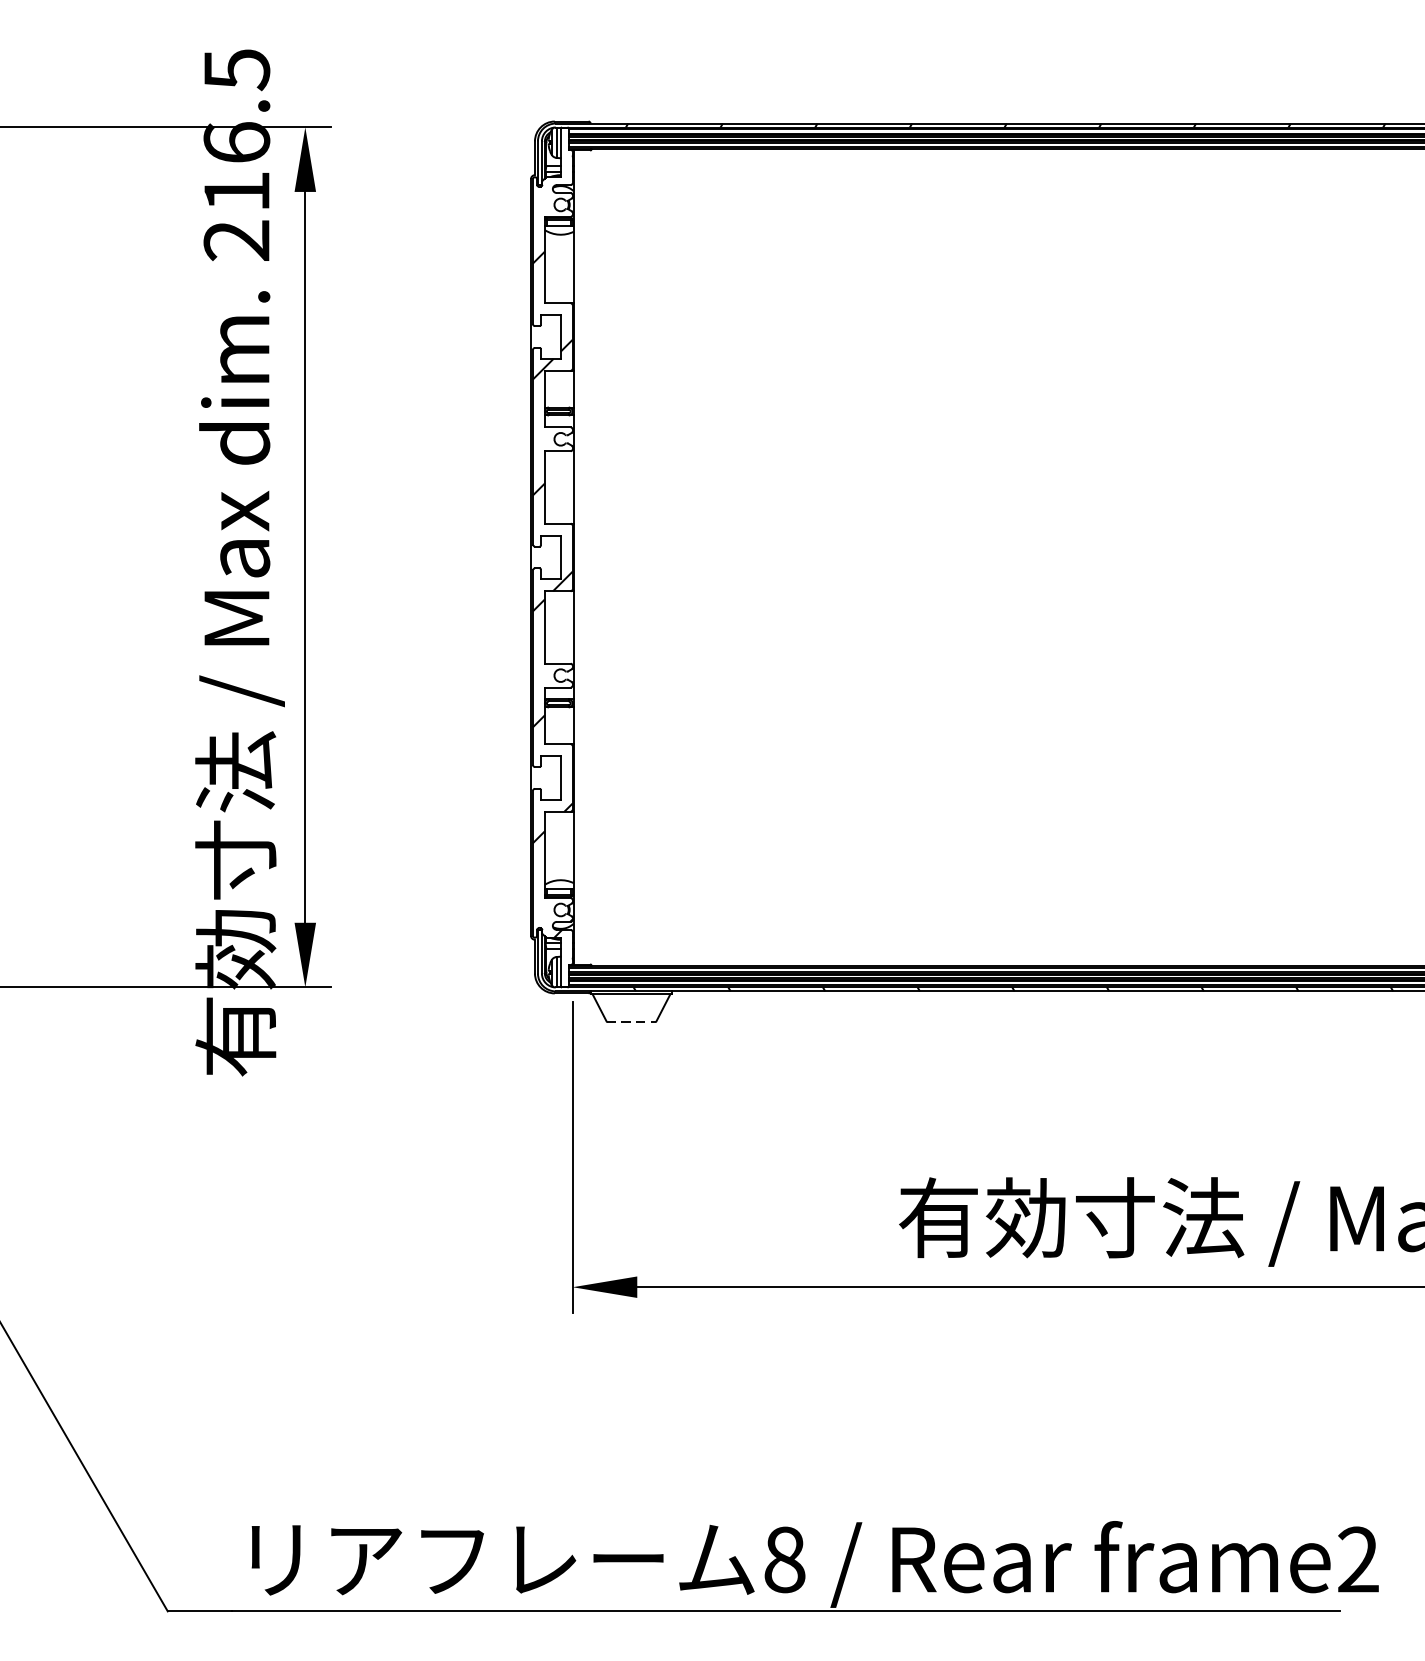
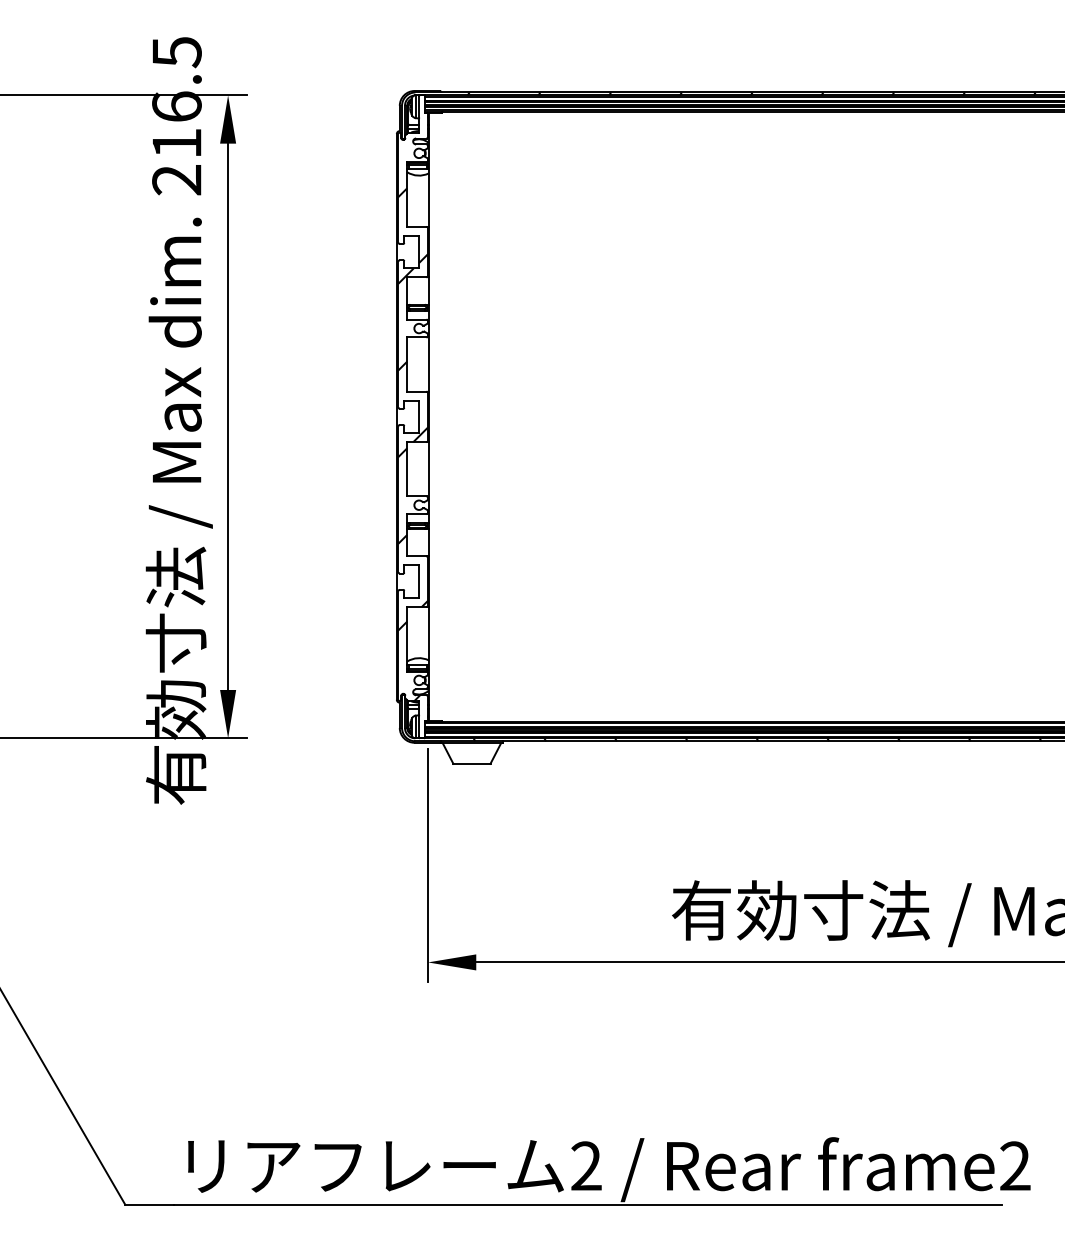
line: (630, 1021) -> (471, 763), dashed -> solid
text: (784, 1560) -> (586, 1166), 8 -> 2

